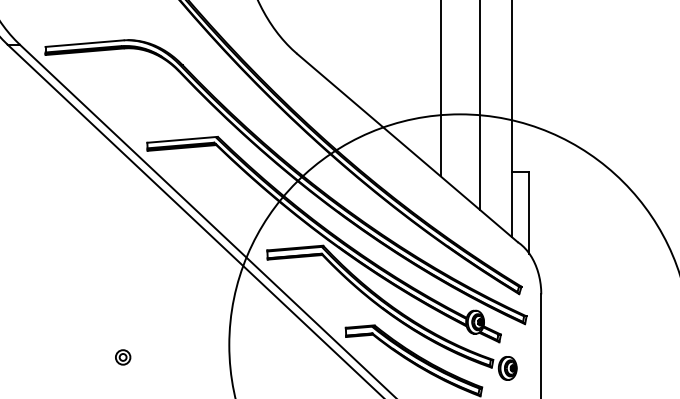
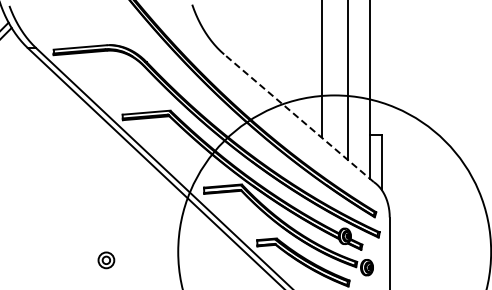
line: (406, 146) -> (298, 117), solid -> dashed
part: (122, 356) -> (105, 259), size x1.6

